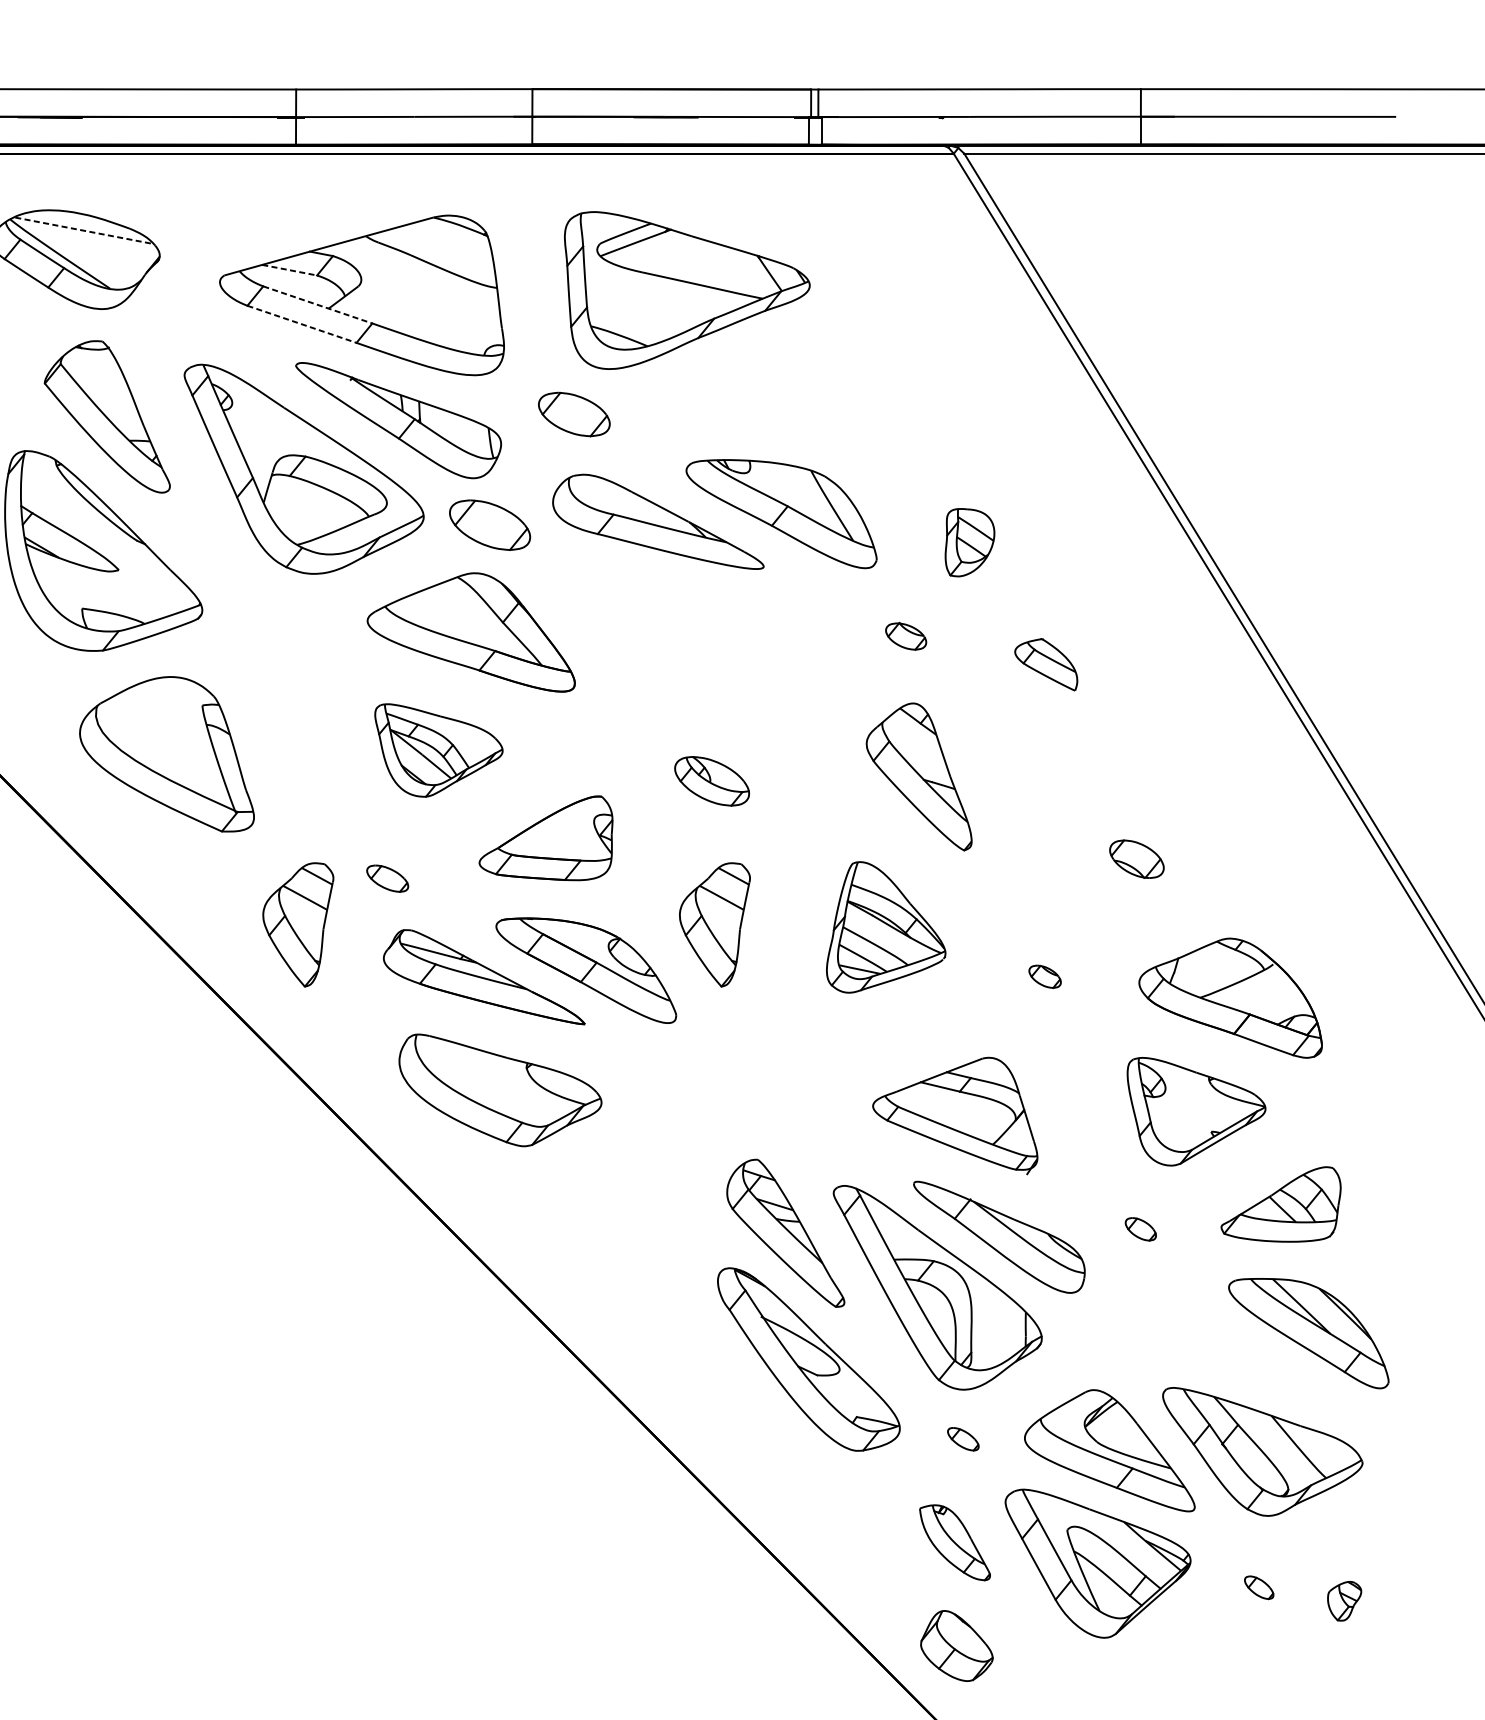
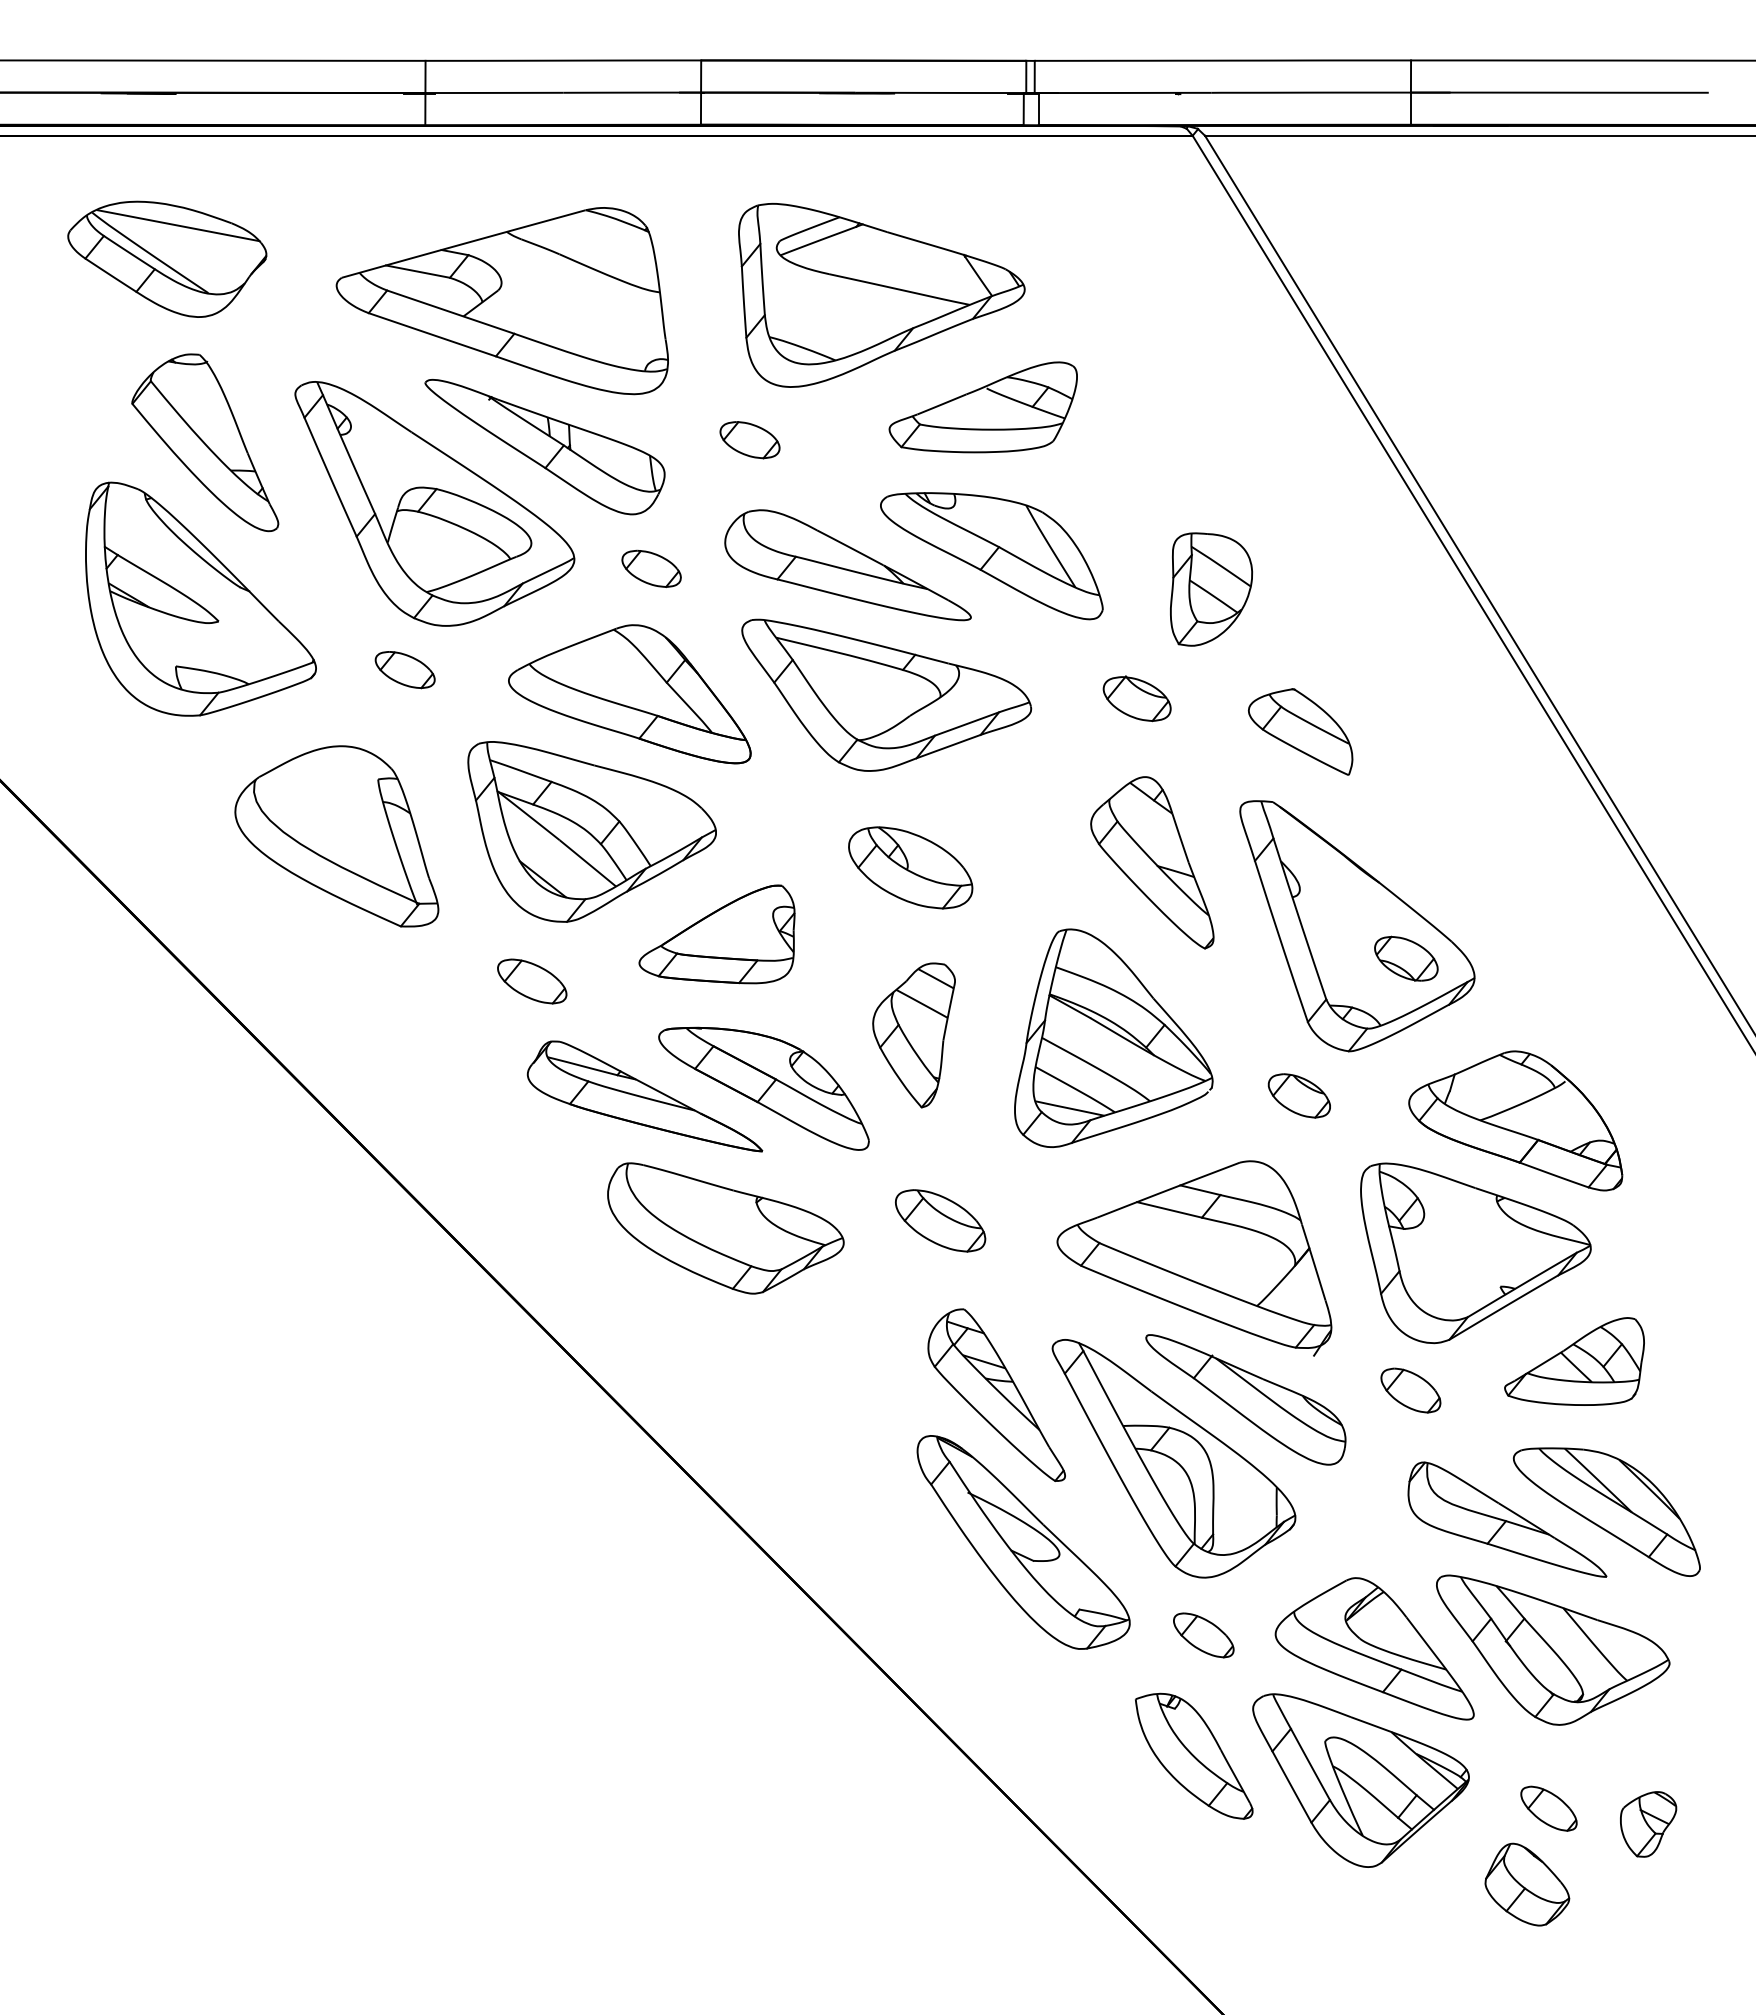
line: (85, 230) -> (179, 225), dashed -> solid
line: (289, 270) -> (417, 271), dashed -> solid
line: (318, 305) -> (451, 312), dashed -> solid
line: (302, 324) -> (432, 334), dashed -> solid
part: (773, 386) -> (982, 407), added
part: (573, 414) -> (749, 440), size x0.71
part: (489, 524) -> (651, 568), size x0.62
part: (969, 542) -> (1211, 589), size x1.43
part: (278, 612) -> (404, 670), added
part: (691, 632) -> (886, 694), added
part: (905, 636) -> (1136, 698), size x1.43
part: (1046, 664) -> (1300, 731), size x1.43
part: (438, 750) -> (591, 831), size x1.67
part: (166, 754) -> (336, 836), moved
part: (711, 780) -> (910, 867), size x1.43
part: (1095, 831) -> (1357, 926), added
part: (387, 878) -> (532, 981), size x1.43
part: (297, 924) -> (427, 1035), removed
part: (885, 927) -> (1113, 1038), size x1.43
part: (1044, 976) -> (1298, 1095), size x1.67
part: (737, 1083) -> (940, 1220), added
part: (500, 1090) -> (725, 1228), moved
part: (1196, 1111) -> (1475, 1253), size x1.43
part: (955, 1116) -> (1194, 1258), size x1.43
part: (1140, 1229) -> (1410, 1390), size x1.67
part: (1223, 1339) -> (1507, 1519), added
part: (963, 1439) -> (1203, 1635), size x1.67
part: (954, 1542) -> (1193, 1755), size x1.43
part: (1258, 1587) -> (1548, 1808), size x1.67
part: (1344, 1601) -> (1648, 1824), size x1.43
part: (957, 1645) -> (1527, 1884), moved

